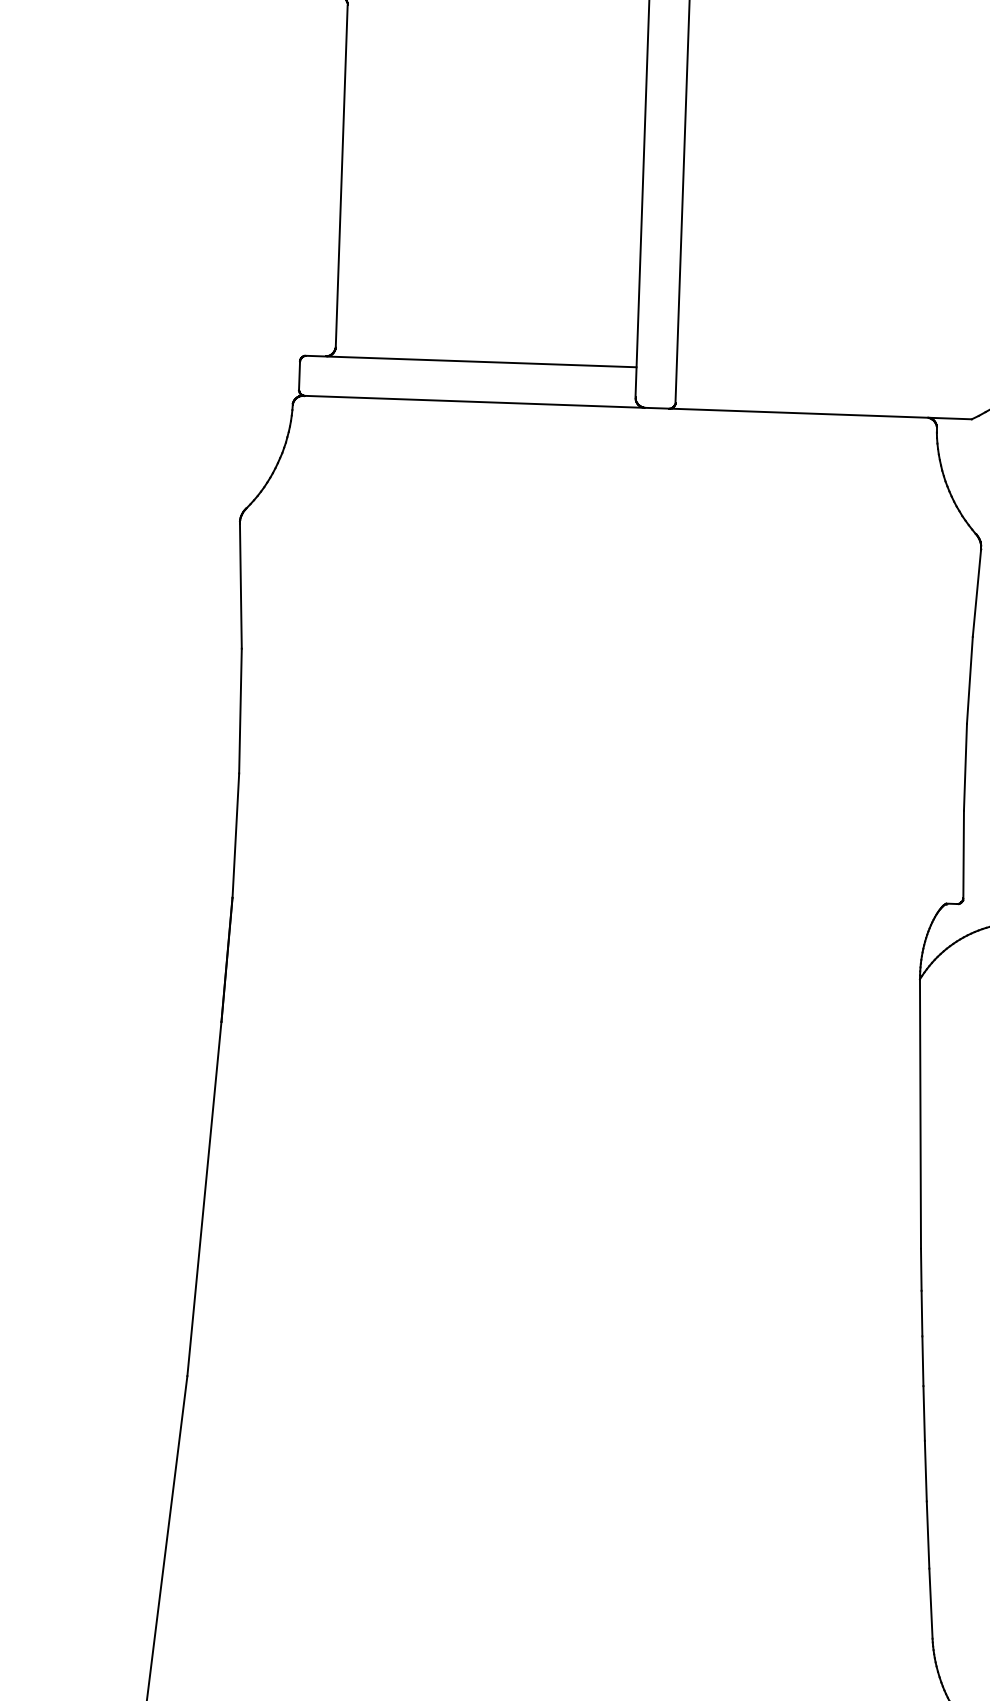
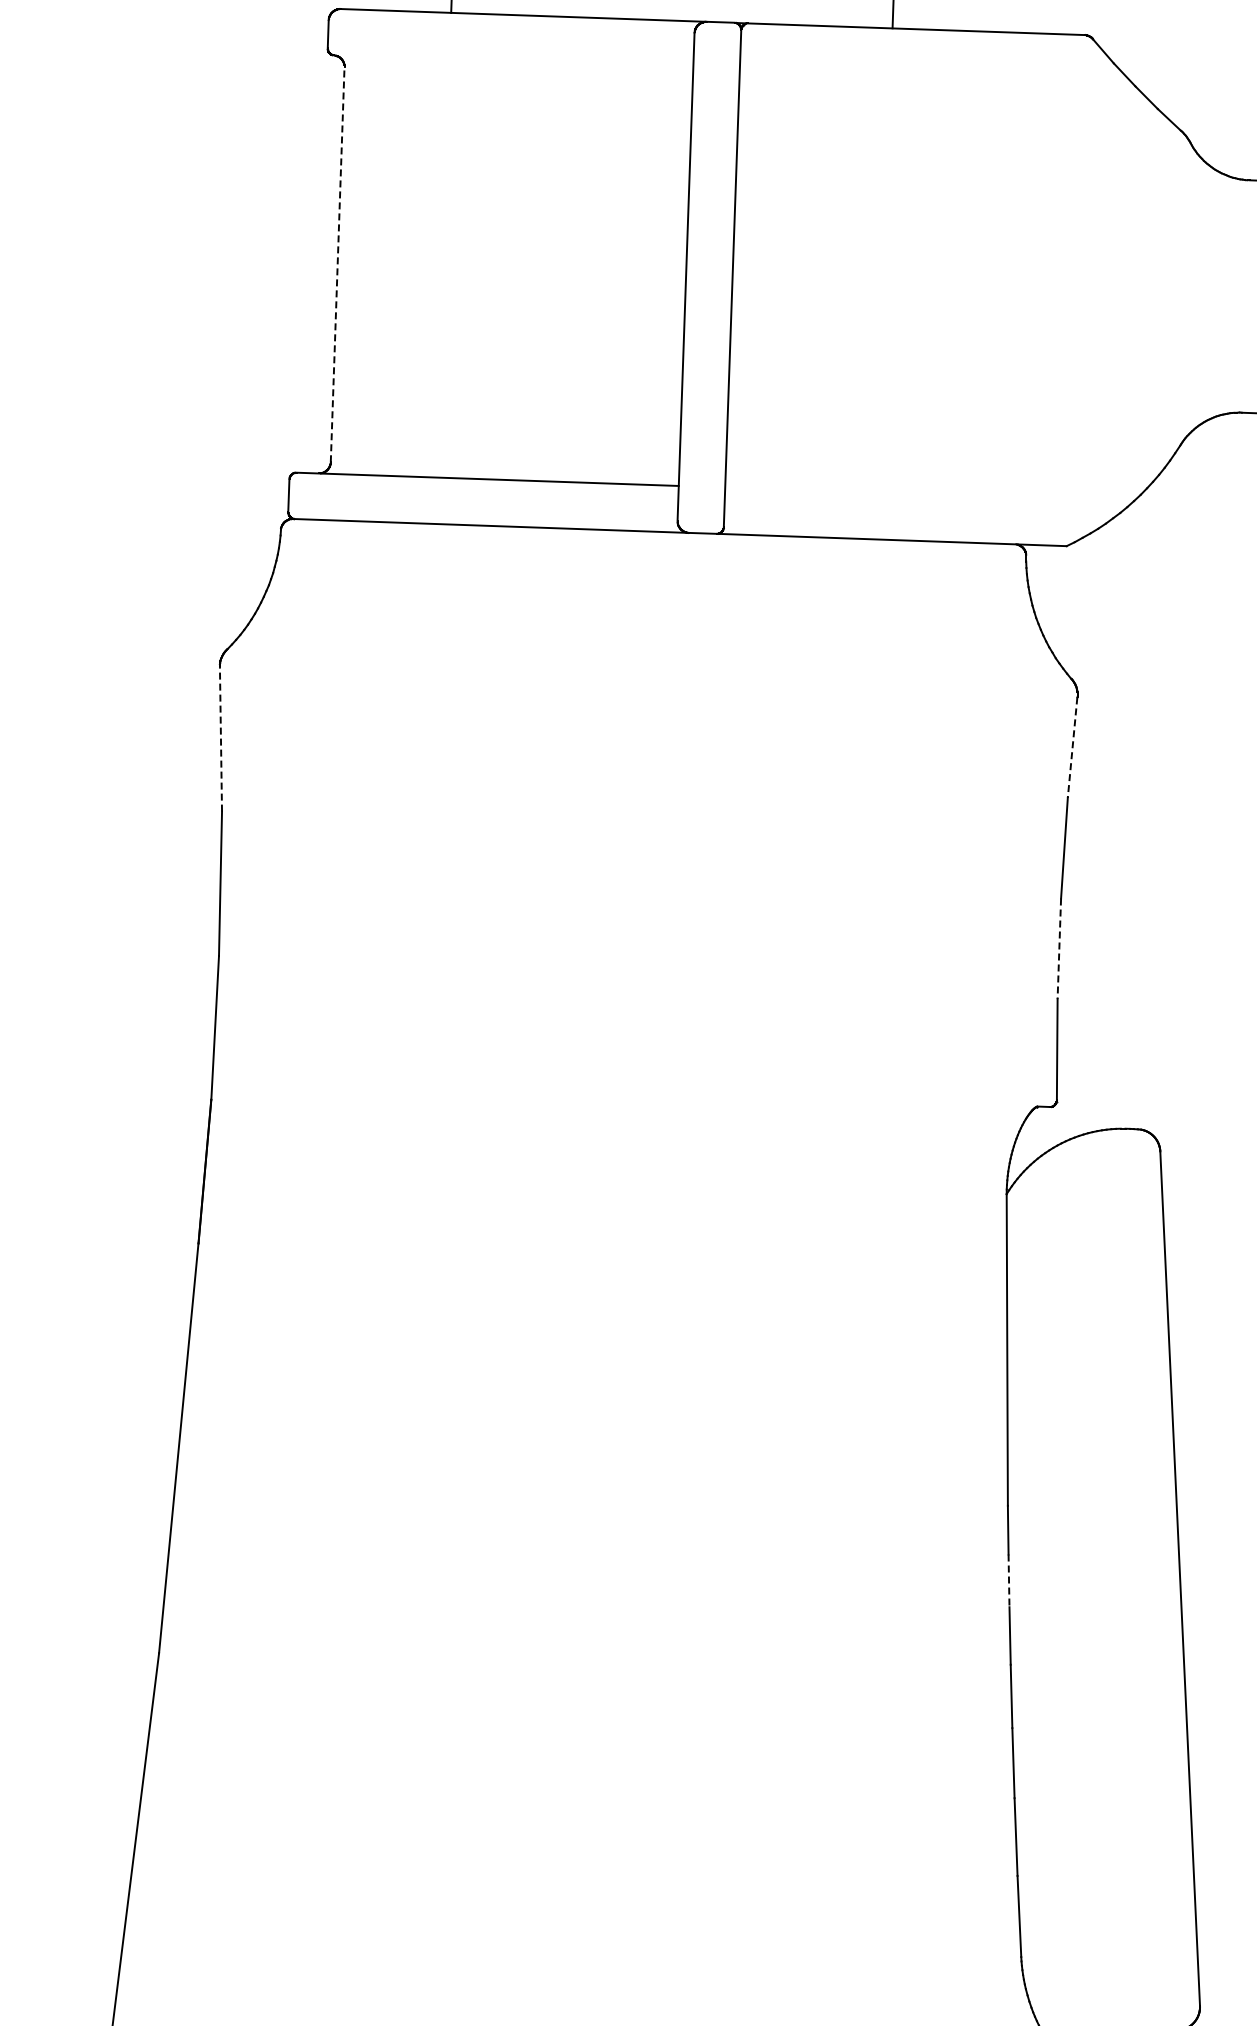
line: (341, 175) -> (337, 264), solid -> dashed
line: (240, 586) -> (220, 739), solid -> dashed
line: (976, 594) -> (1072, 748), solid -> dashed
line: (965, 767) -> (1059, 949), solid -> dashed
line: (922, 1314) -> (1009, 1581), solid -> dashed

